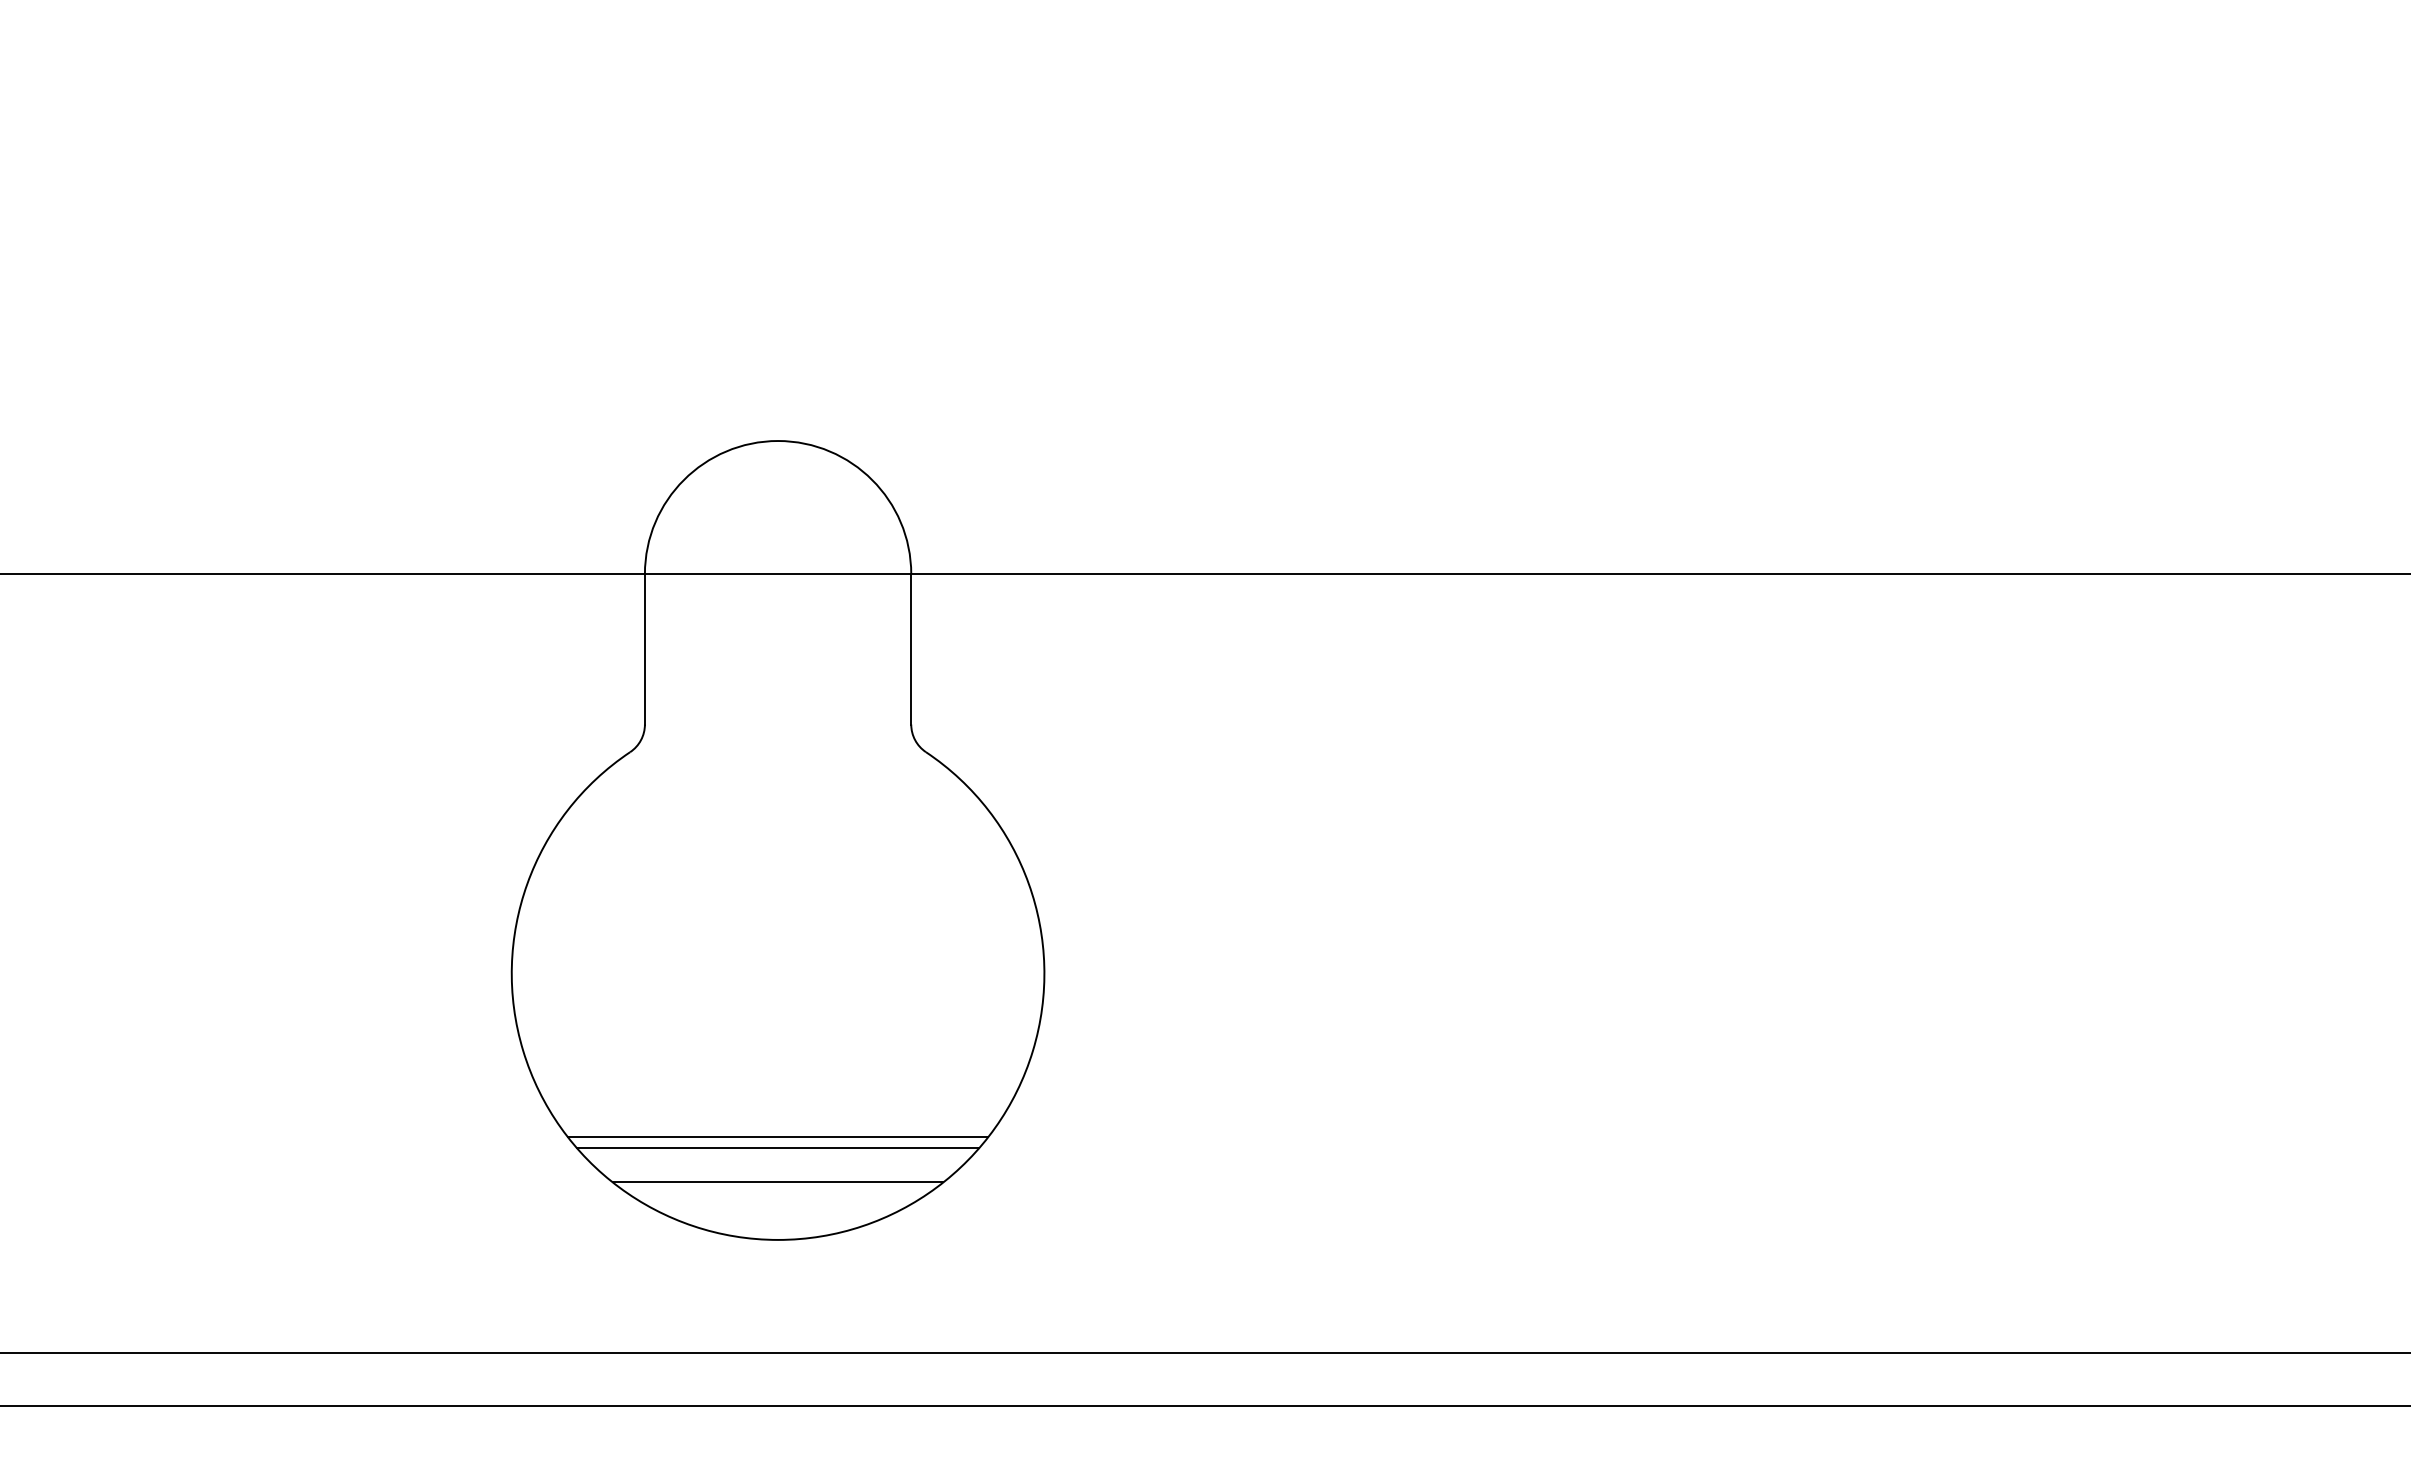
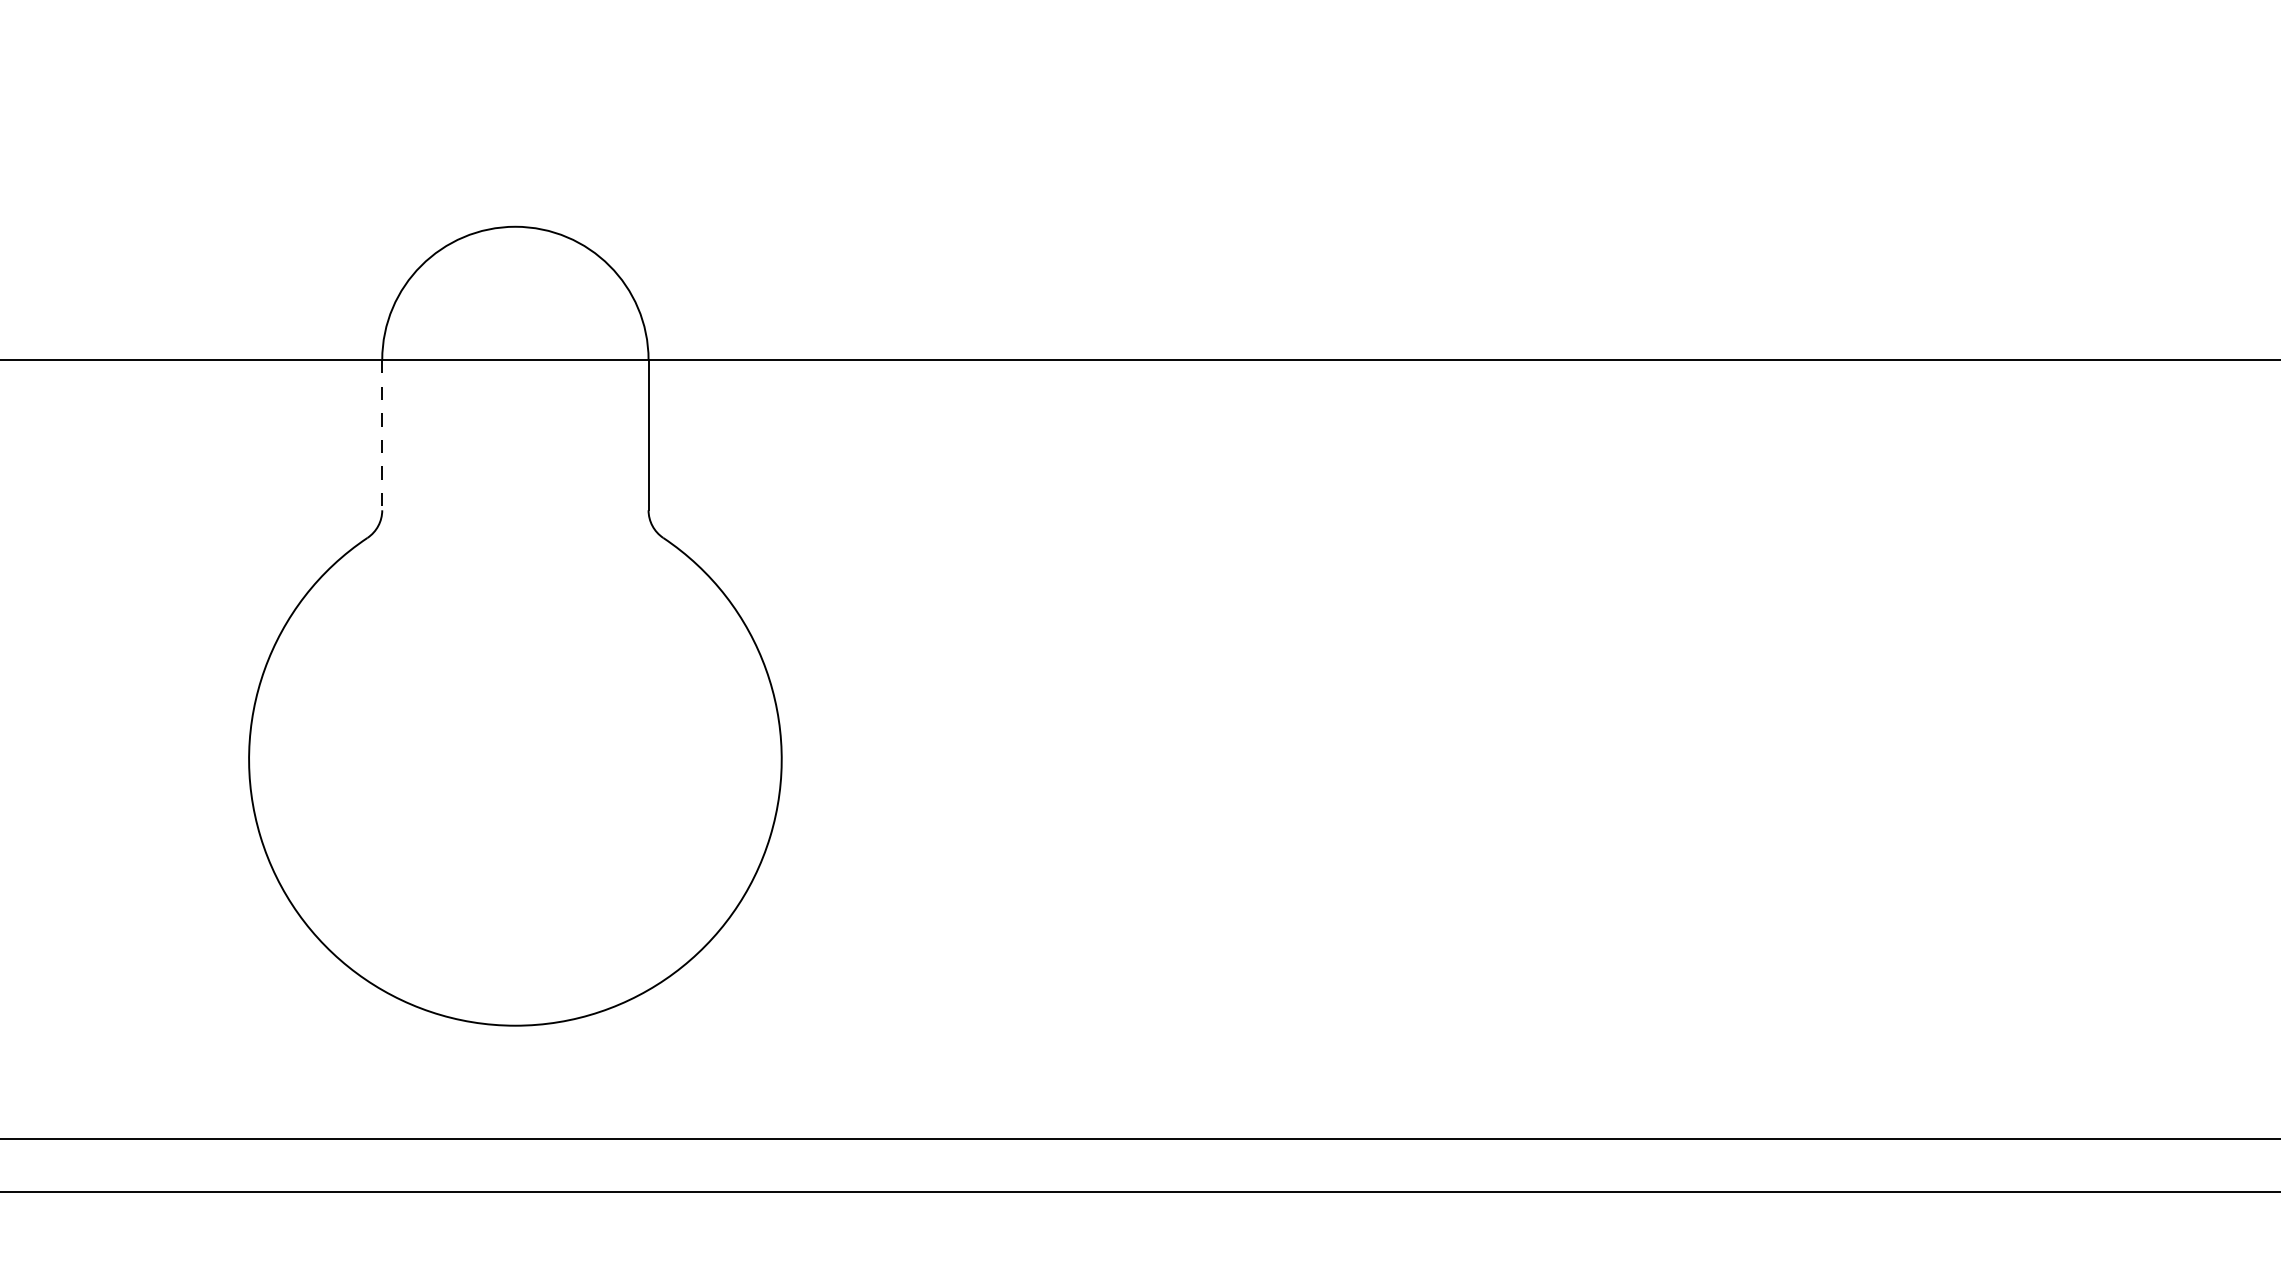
line: (644, 649) -> (381, 435), solid -> dashed
line: (777, 1136) -> (514, 922), removed
line: (777, 1148) -> (514, 934), removed
line: (777, 1181) -> (514, 967), removed

